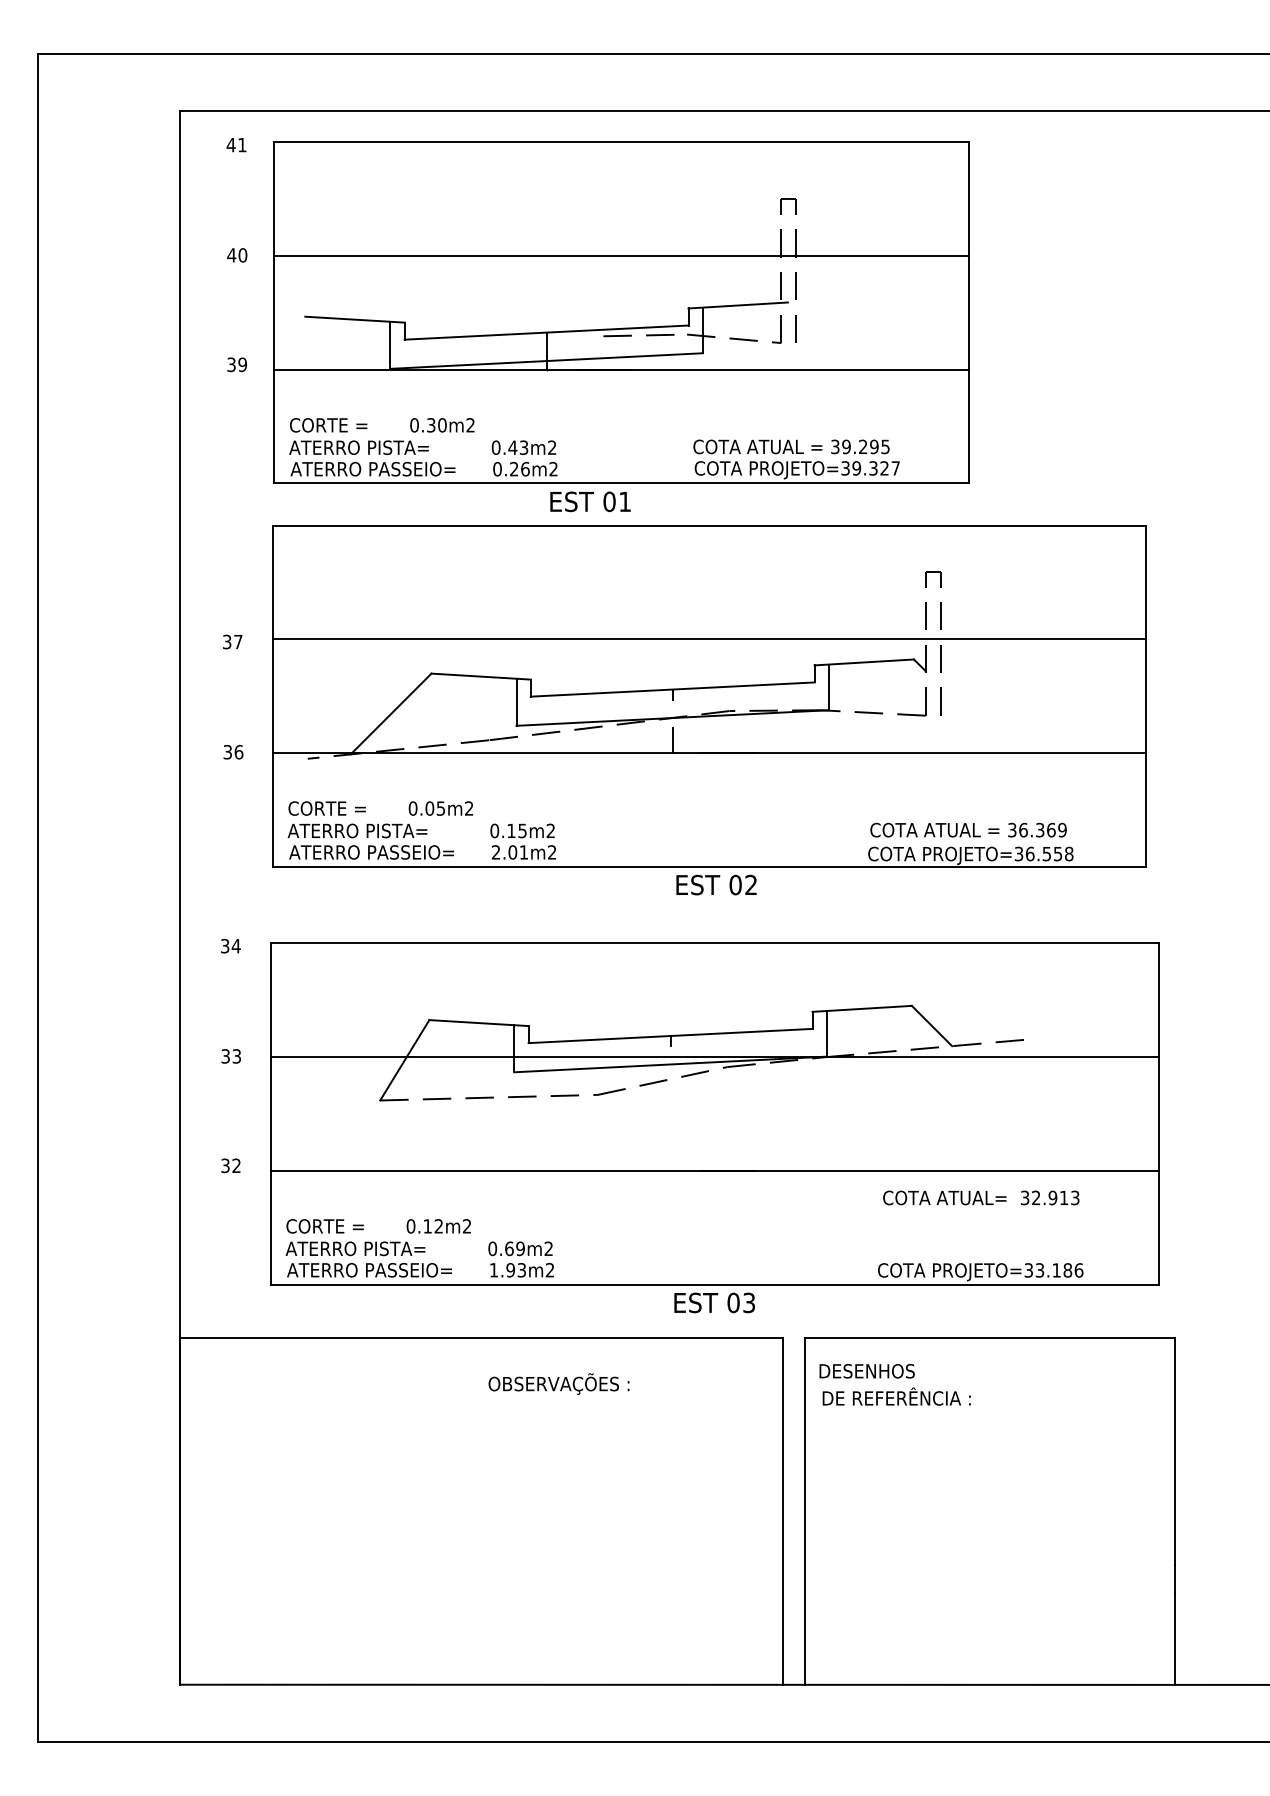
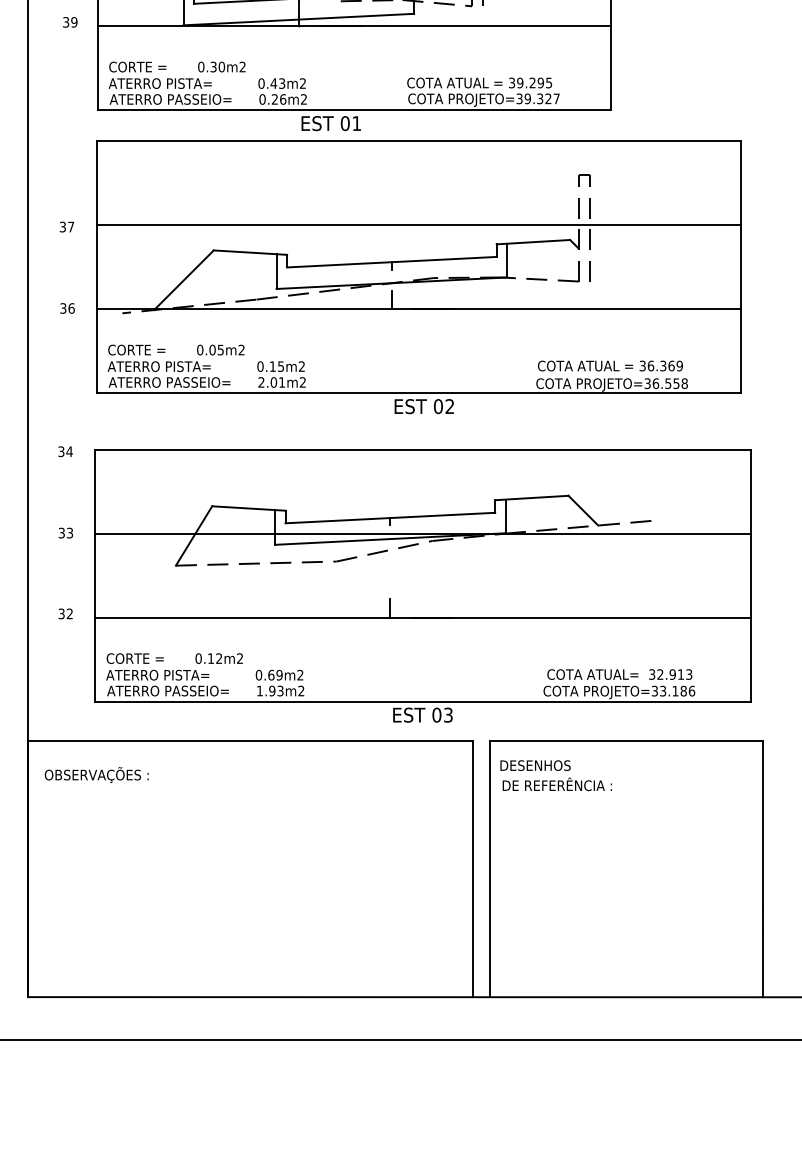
line: (670, 1158) -> (390, 608), added
text: (981, 1197) -> (619, 674), moved
text: (558, 1383) -> (96, 774), moved

